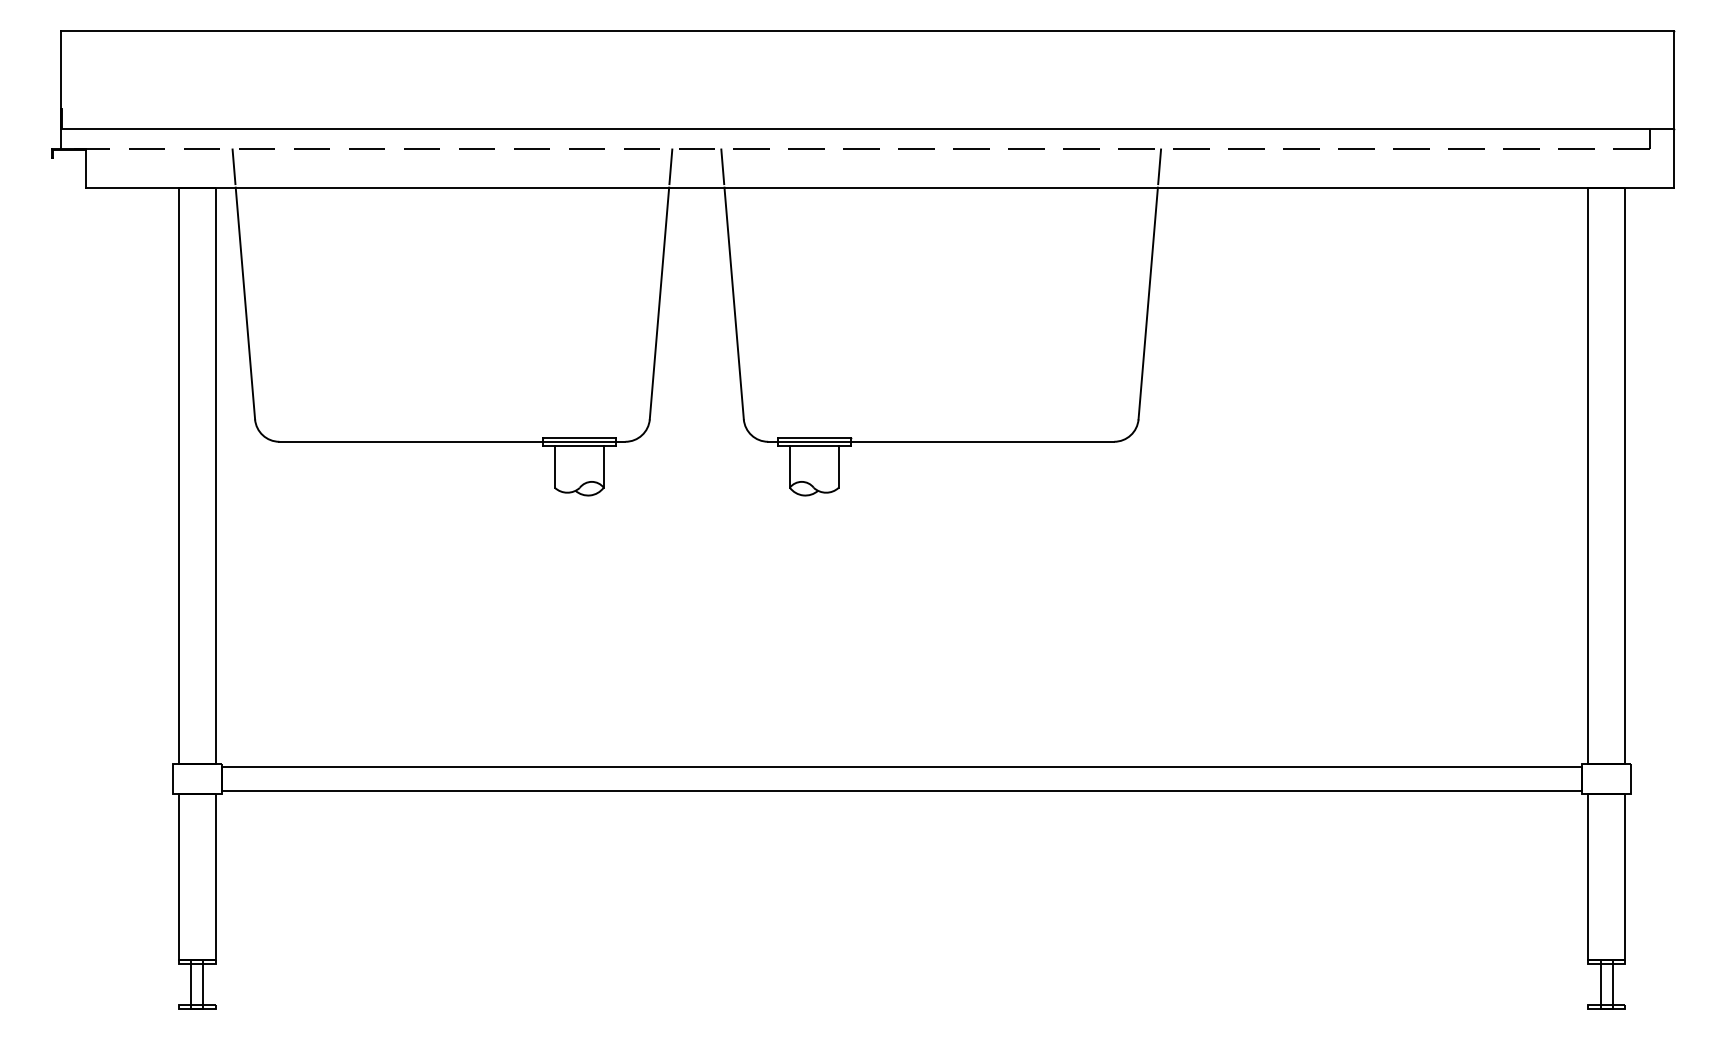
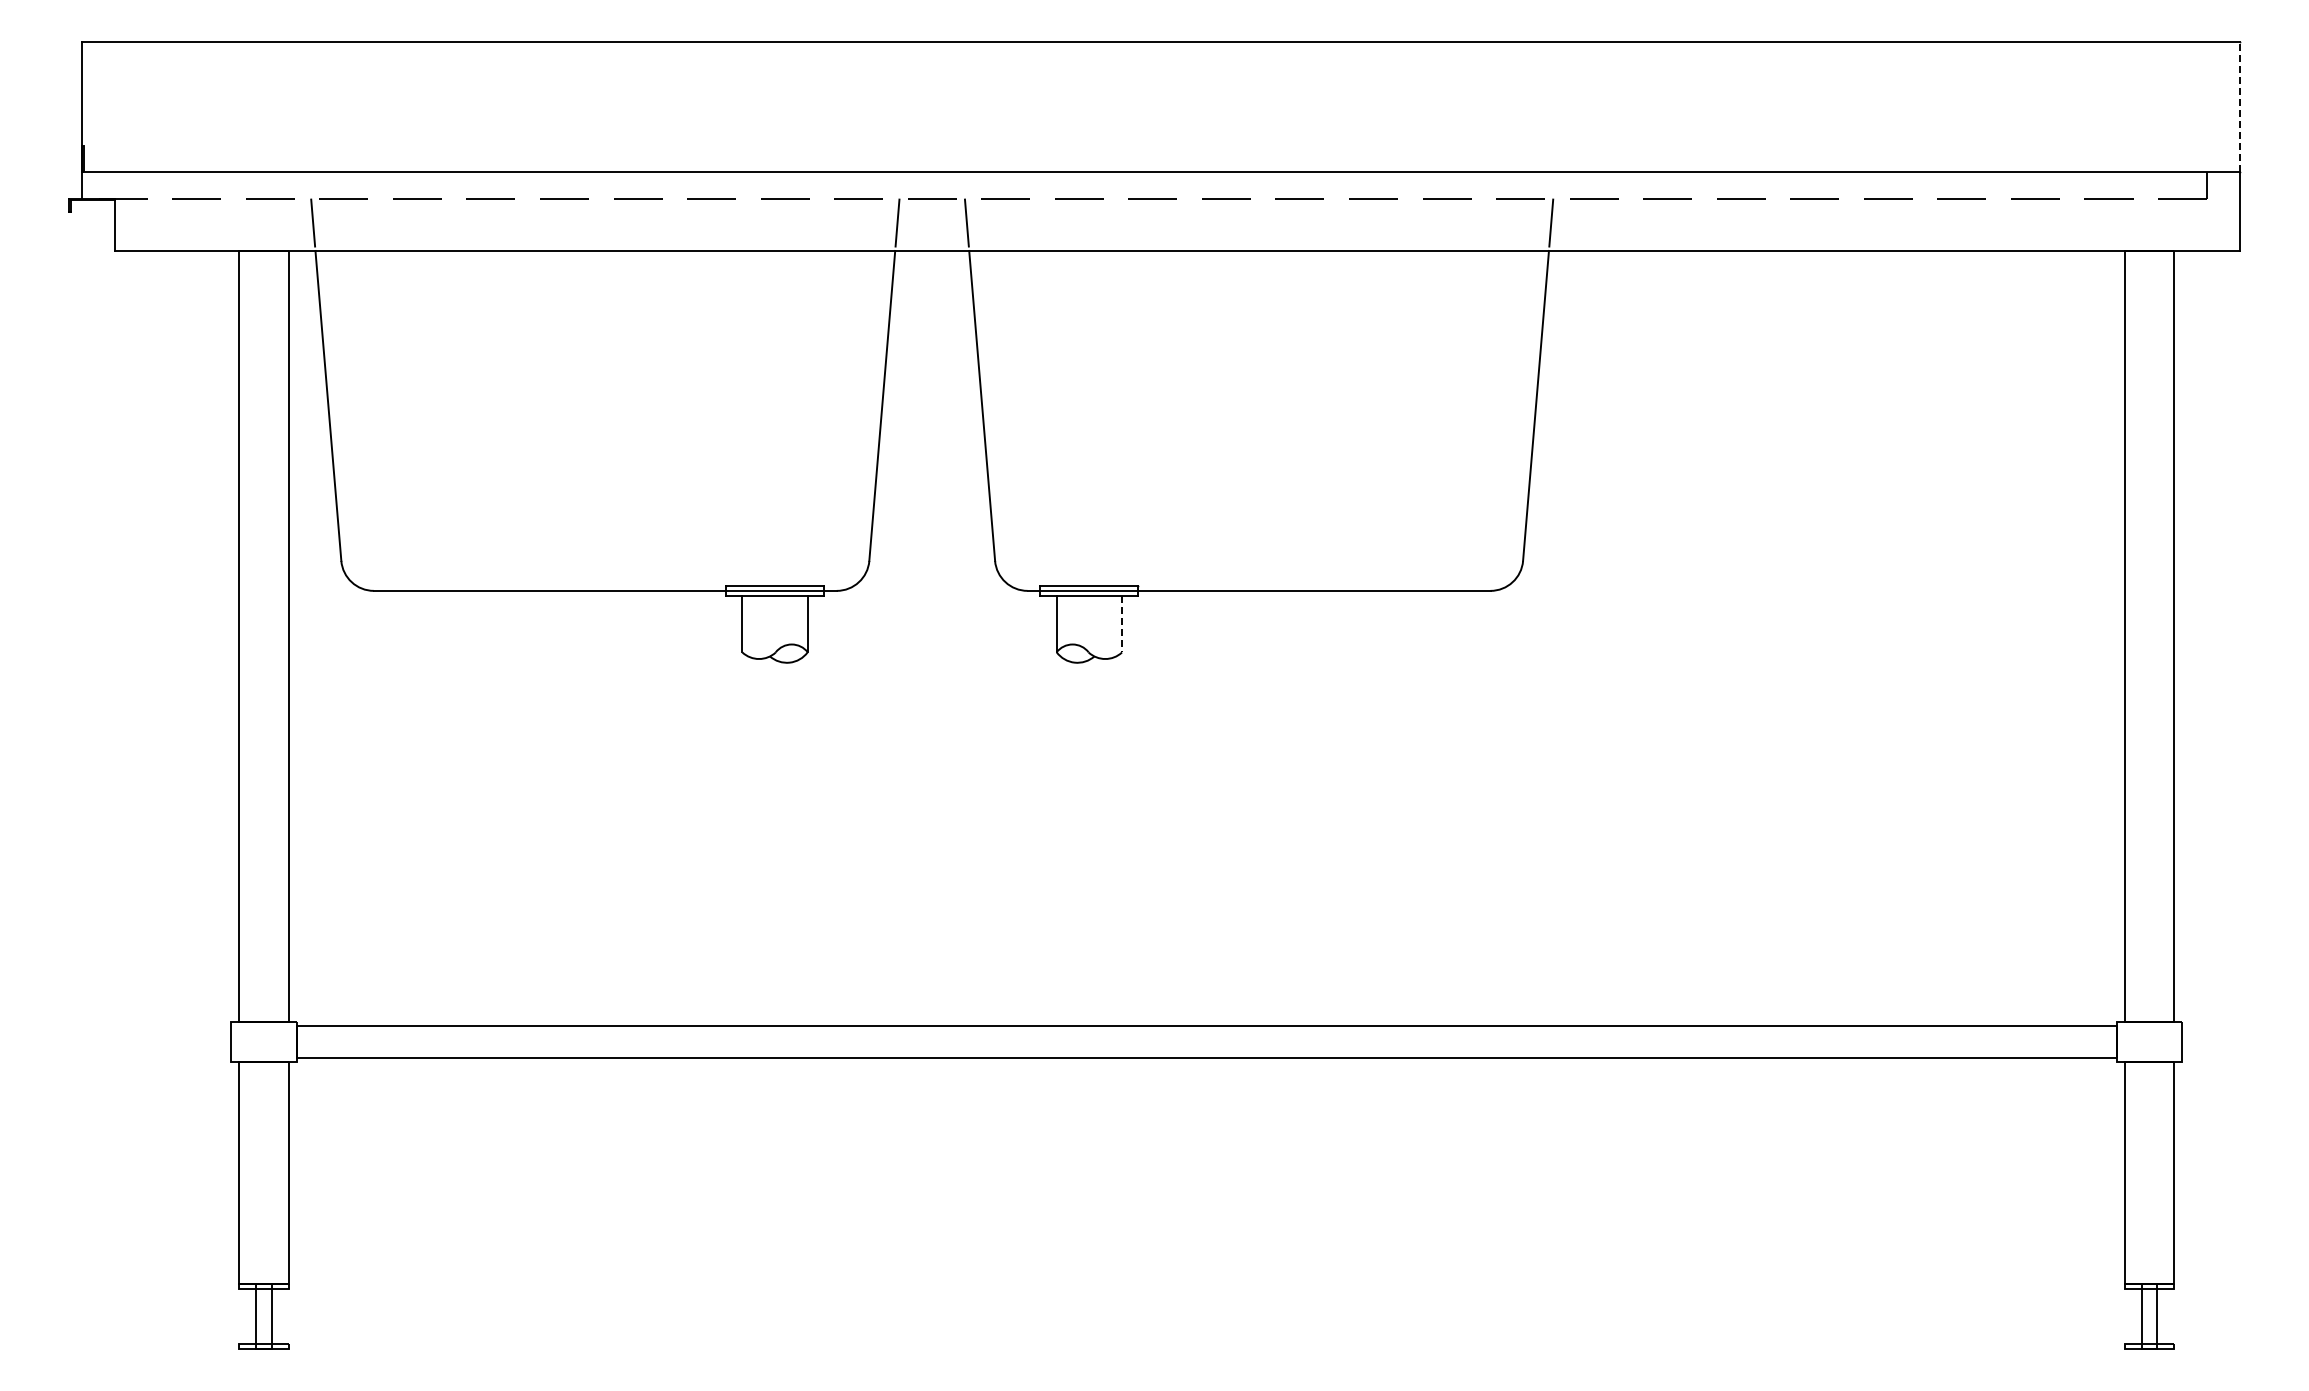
line: (1674, 79) -> (2239, 106), solid -> dashed
line: (839, 466) -> (1122, 624), solid -> dashed

